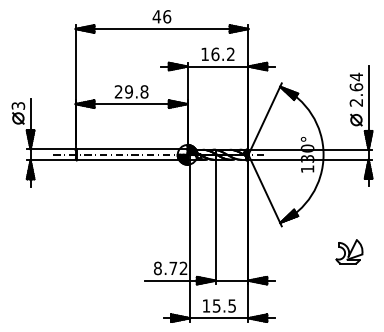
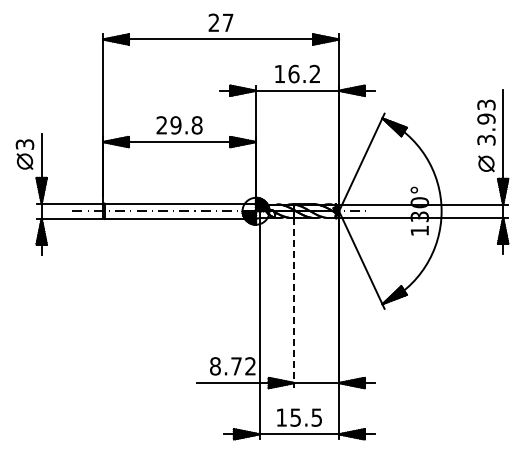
text: (161, 16) -> (220, 22), 46 -> 27
text: (356, 89) -> (486, 122), 2.64 -> 3.93
line: (215, 222) -> (294, 303), solid -> dashed
part: (349, 251) -> (476, 343), removed

